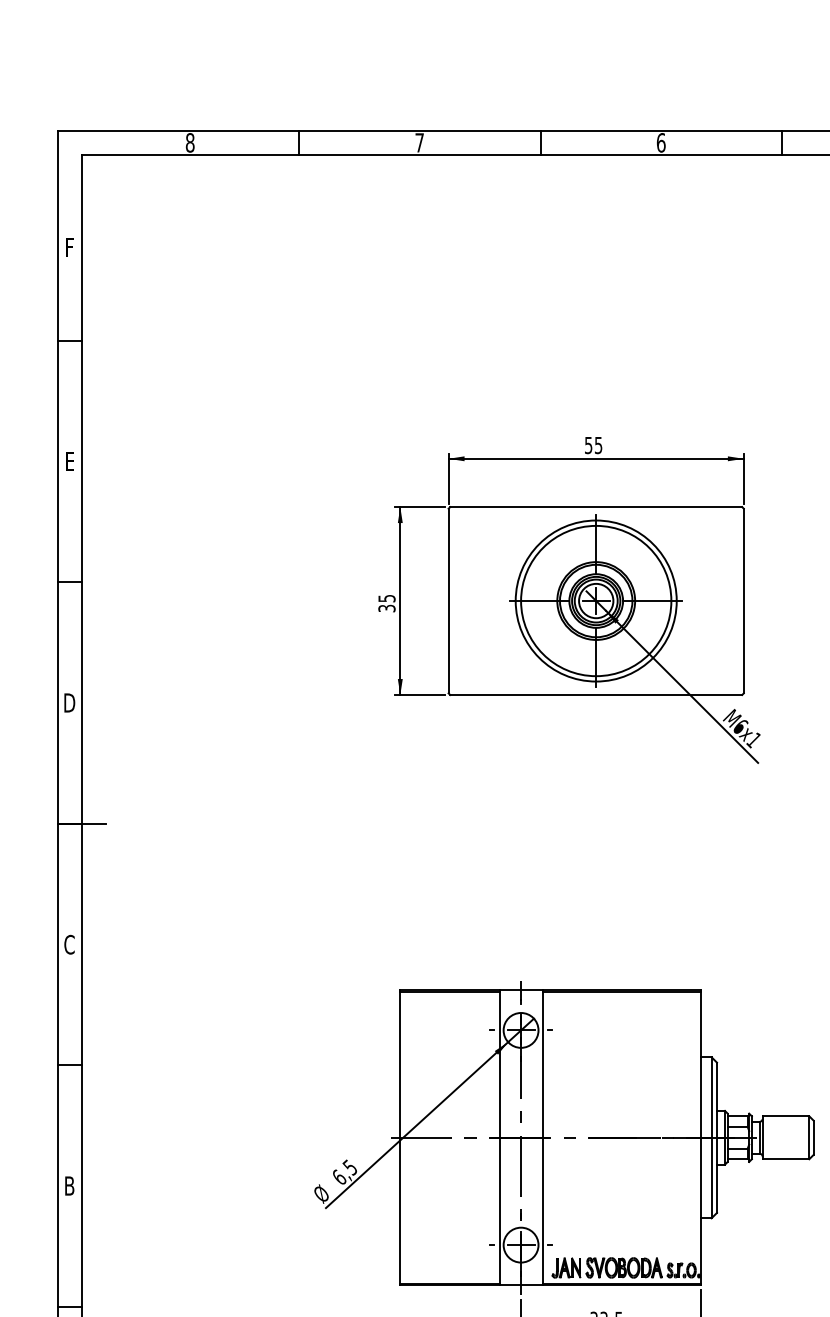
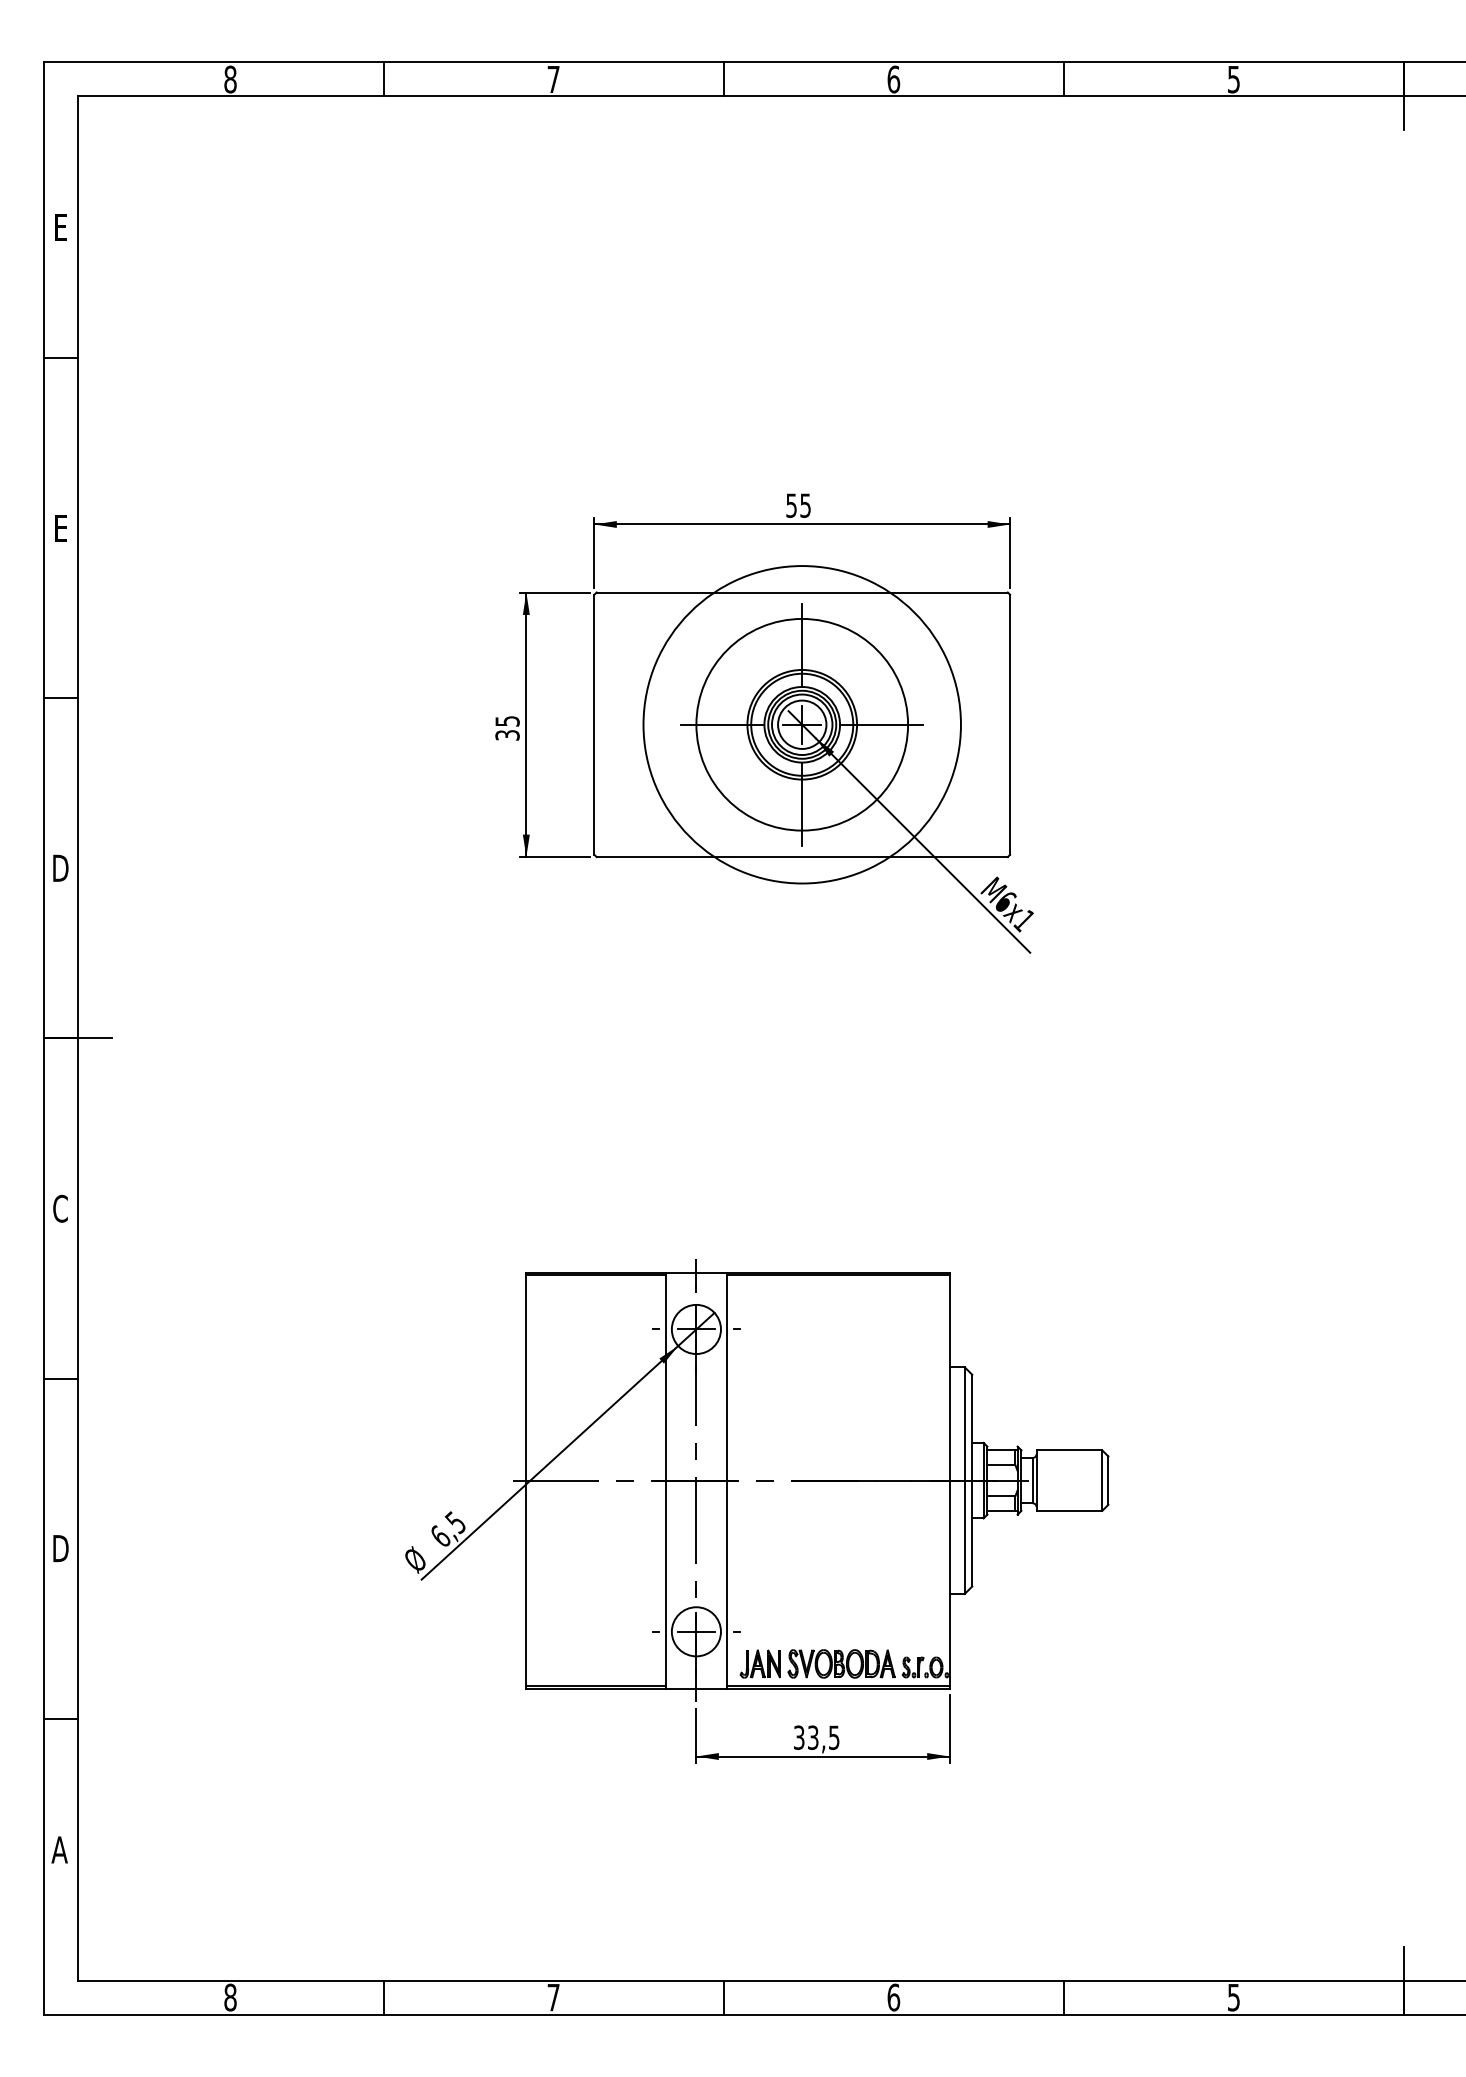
text: (69, 247) -> (60, 227), F -> E
circle: (595, 600) -> (801, 724), size x1.4
text: (69, 1185) -> (60, 1548), B -> D

